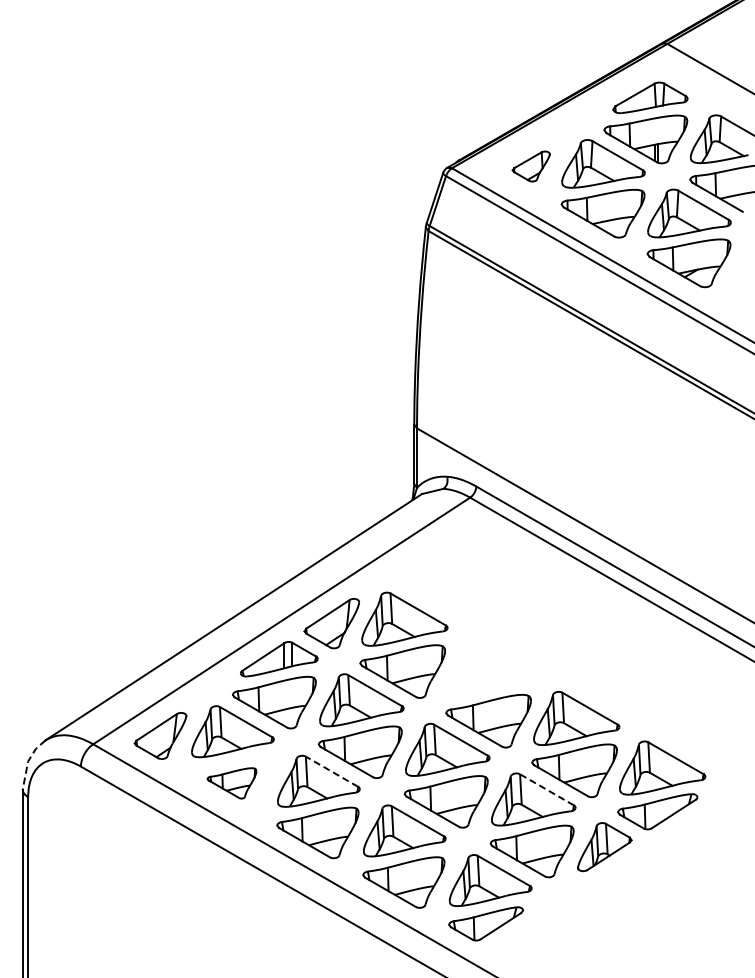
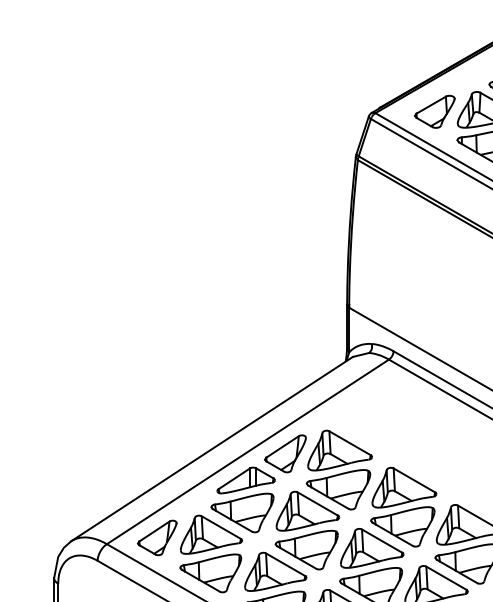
part: (530, 166) -> (434, 111), size x1.43
part: (490, 668) -> (404, 487), added
line: (28, 761) -> (58, 557), dashed -> solid
line: (331, 771) -> (285, 564), dashed -> solid
part: (231, 783) -> (210, 573), size x1.67
line: (546, 789) -> (446, 578), dashed -> solid

